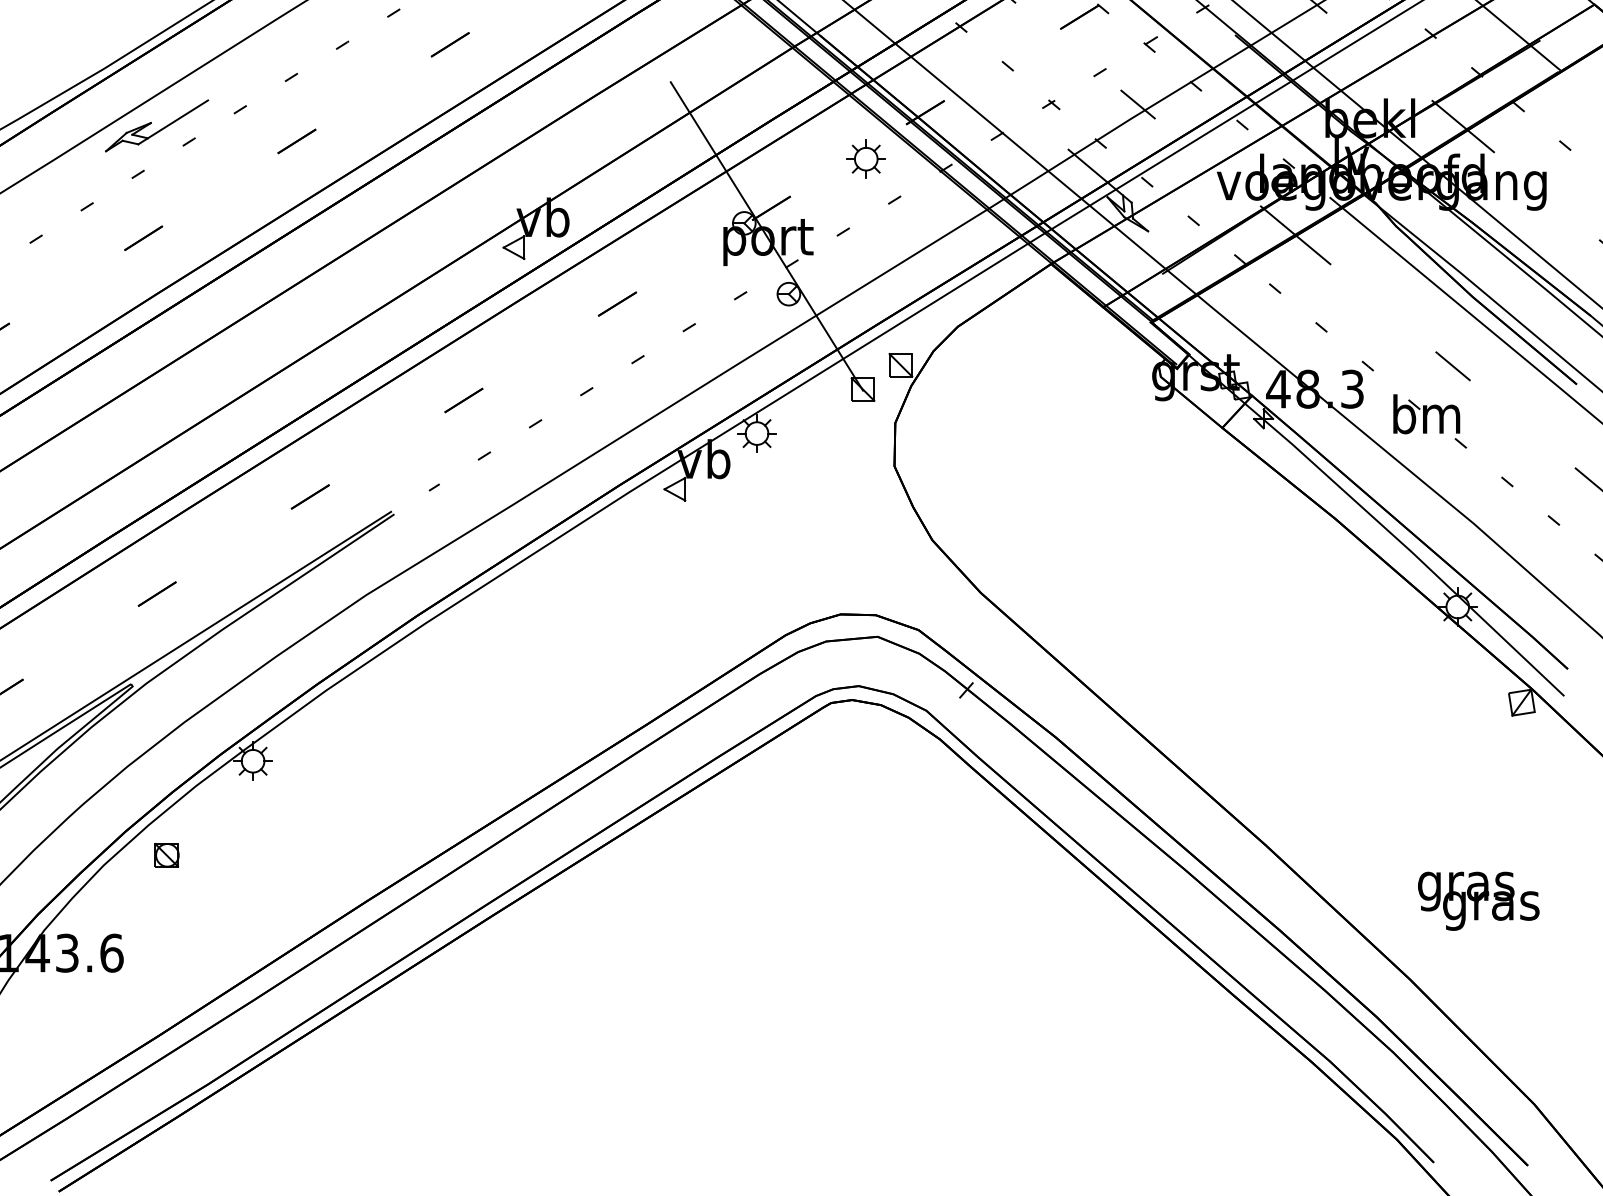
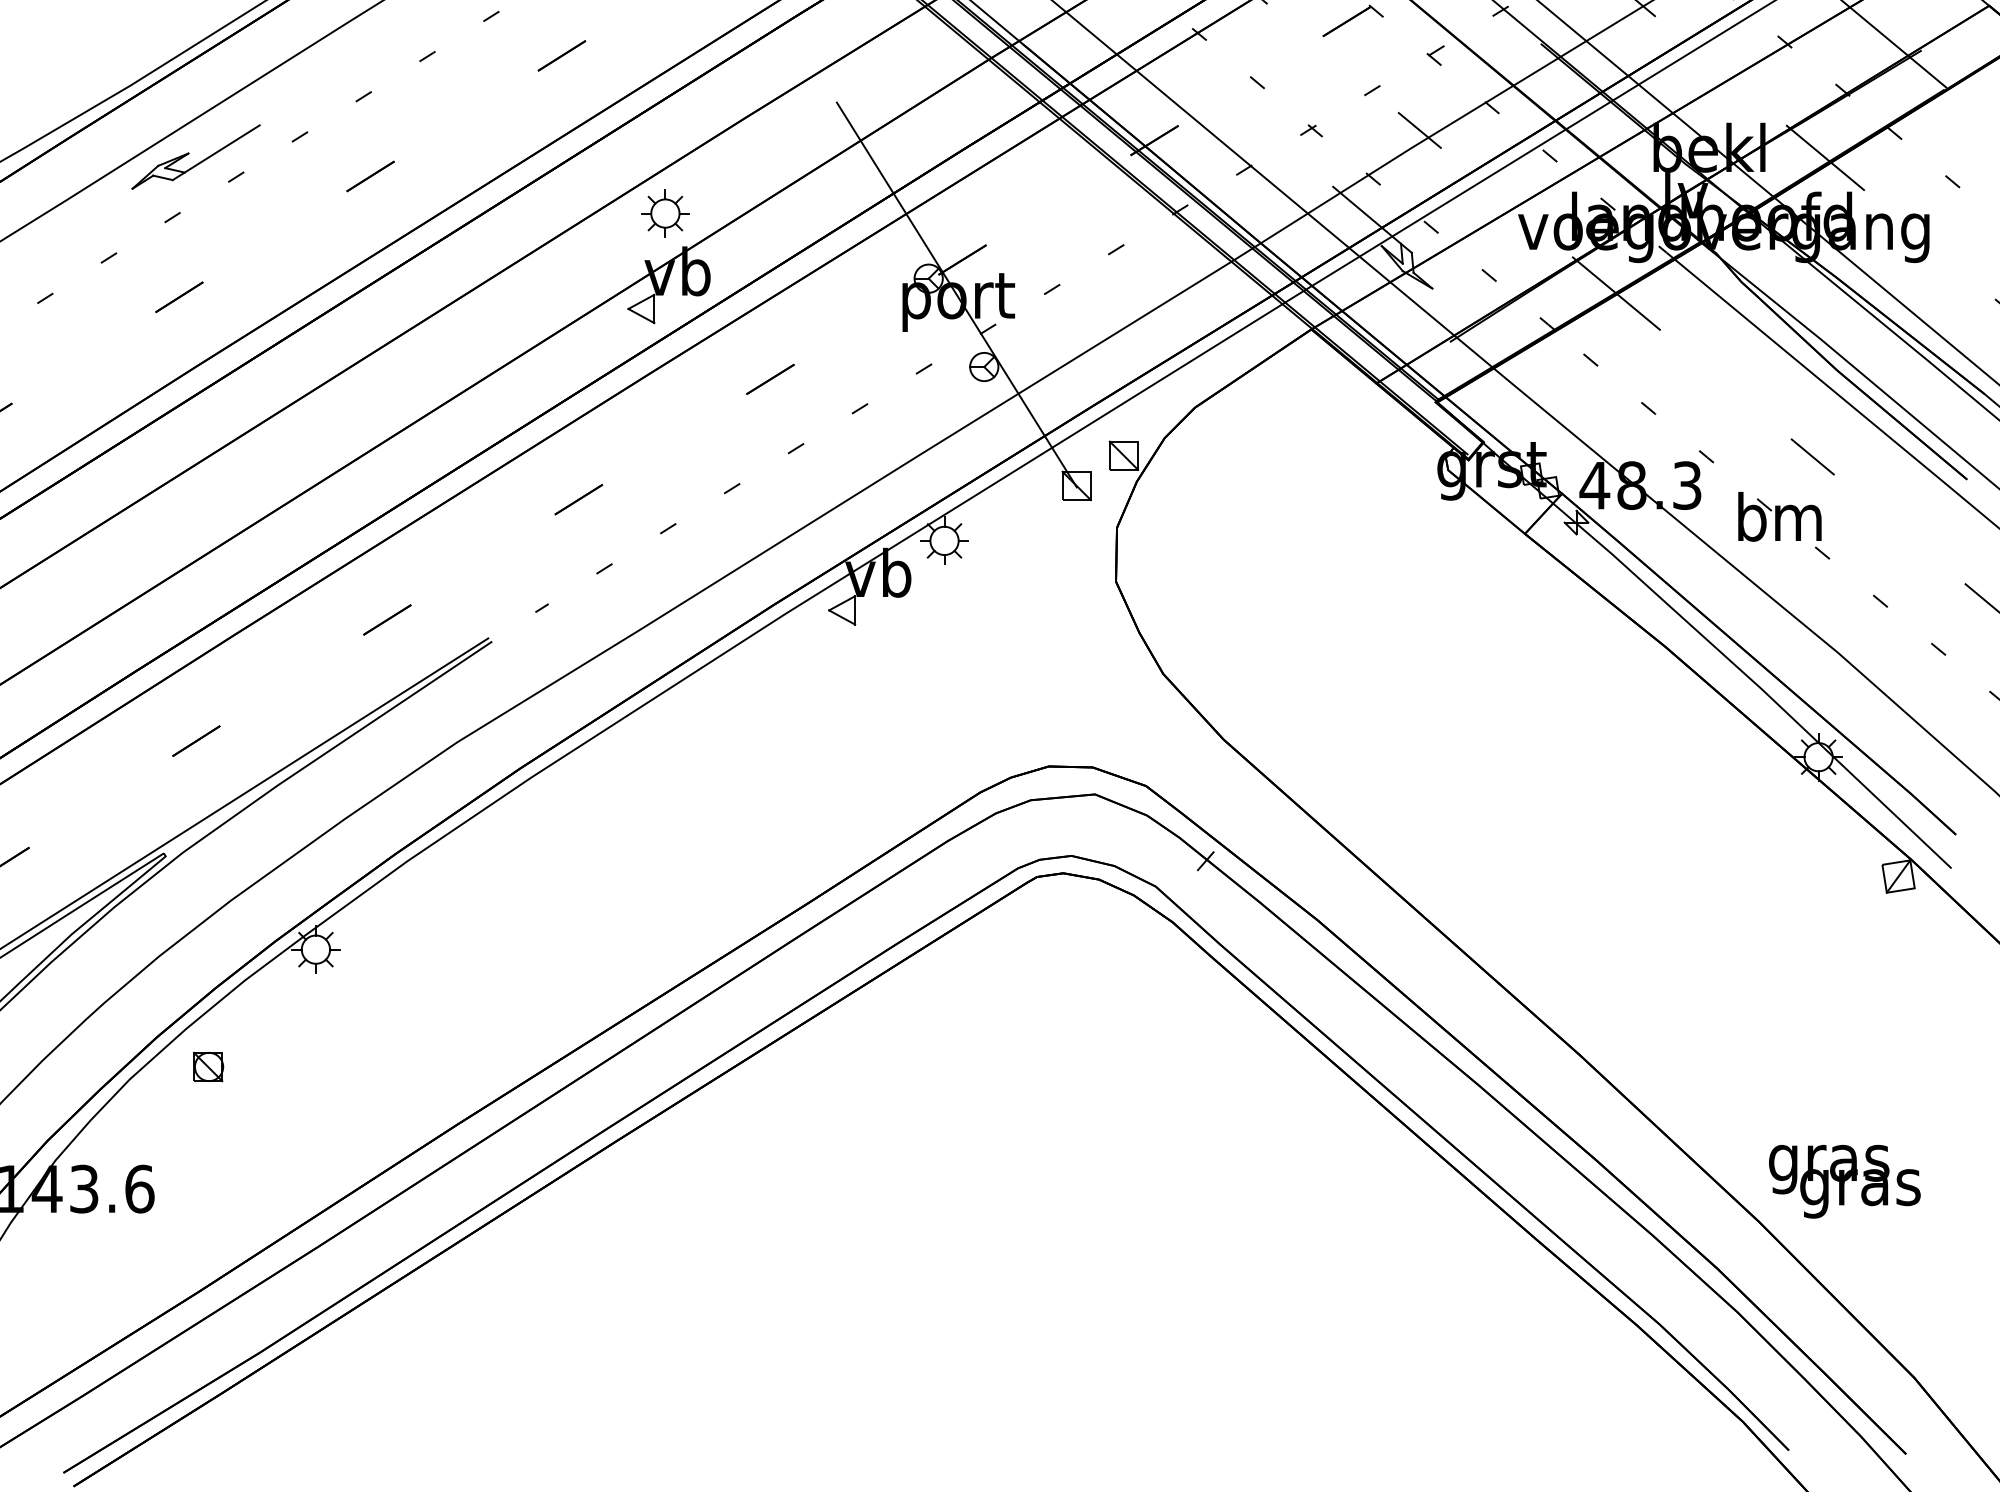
part: (865, 158) -> (664, 212), moved
text: (1478, 900) -> (1844, 1180), moved

